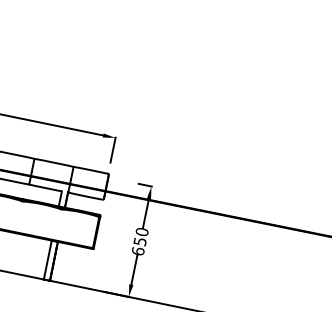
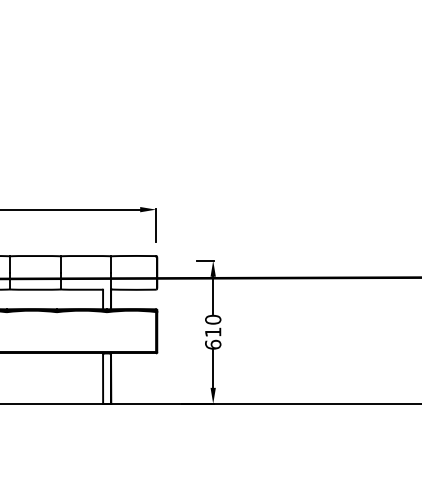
text: (140, 241) -> (213, 331), 650 -> 610

